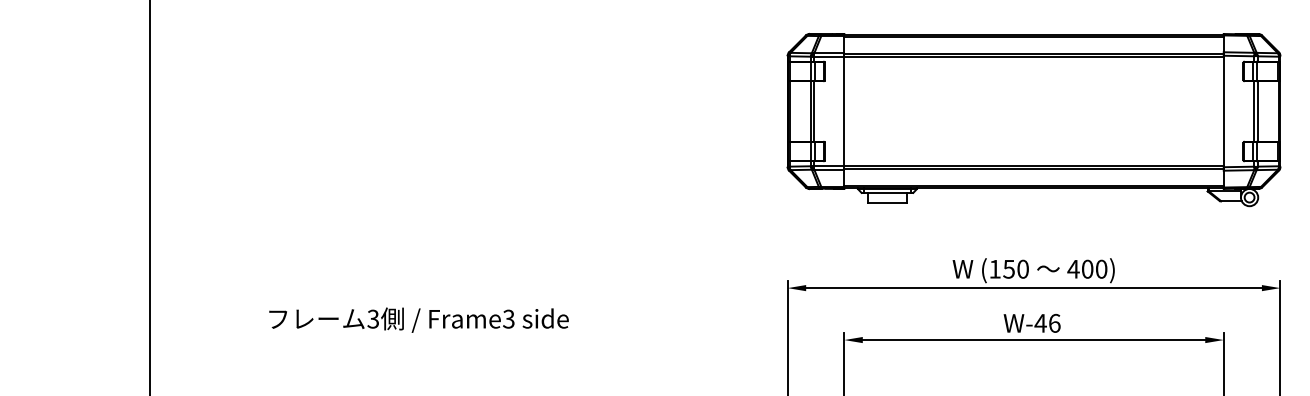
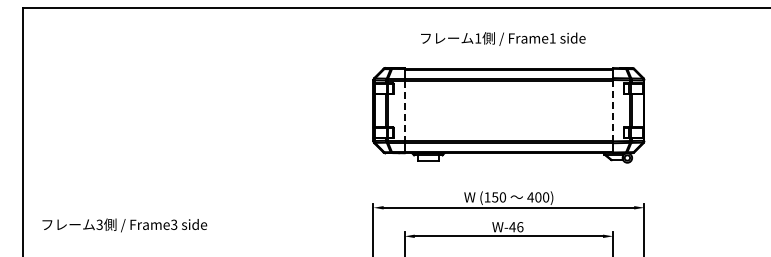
line: (1224, 111) -> (613, 110), solid -> dashed
line: (844, 112) -> (404, 111), solid -> dashed
text: (418, 320) -> (124, 225), moved

